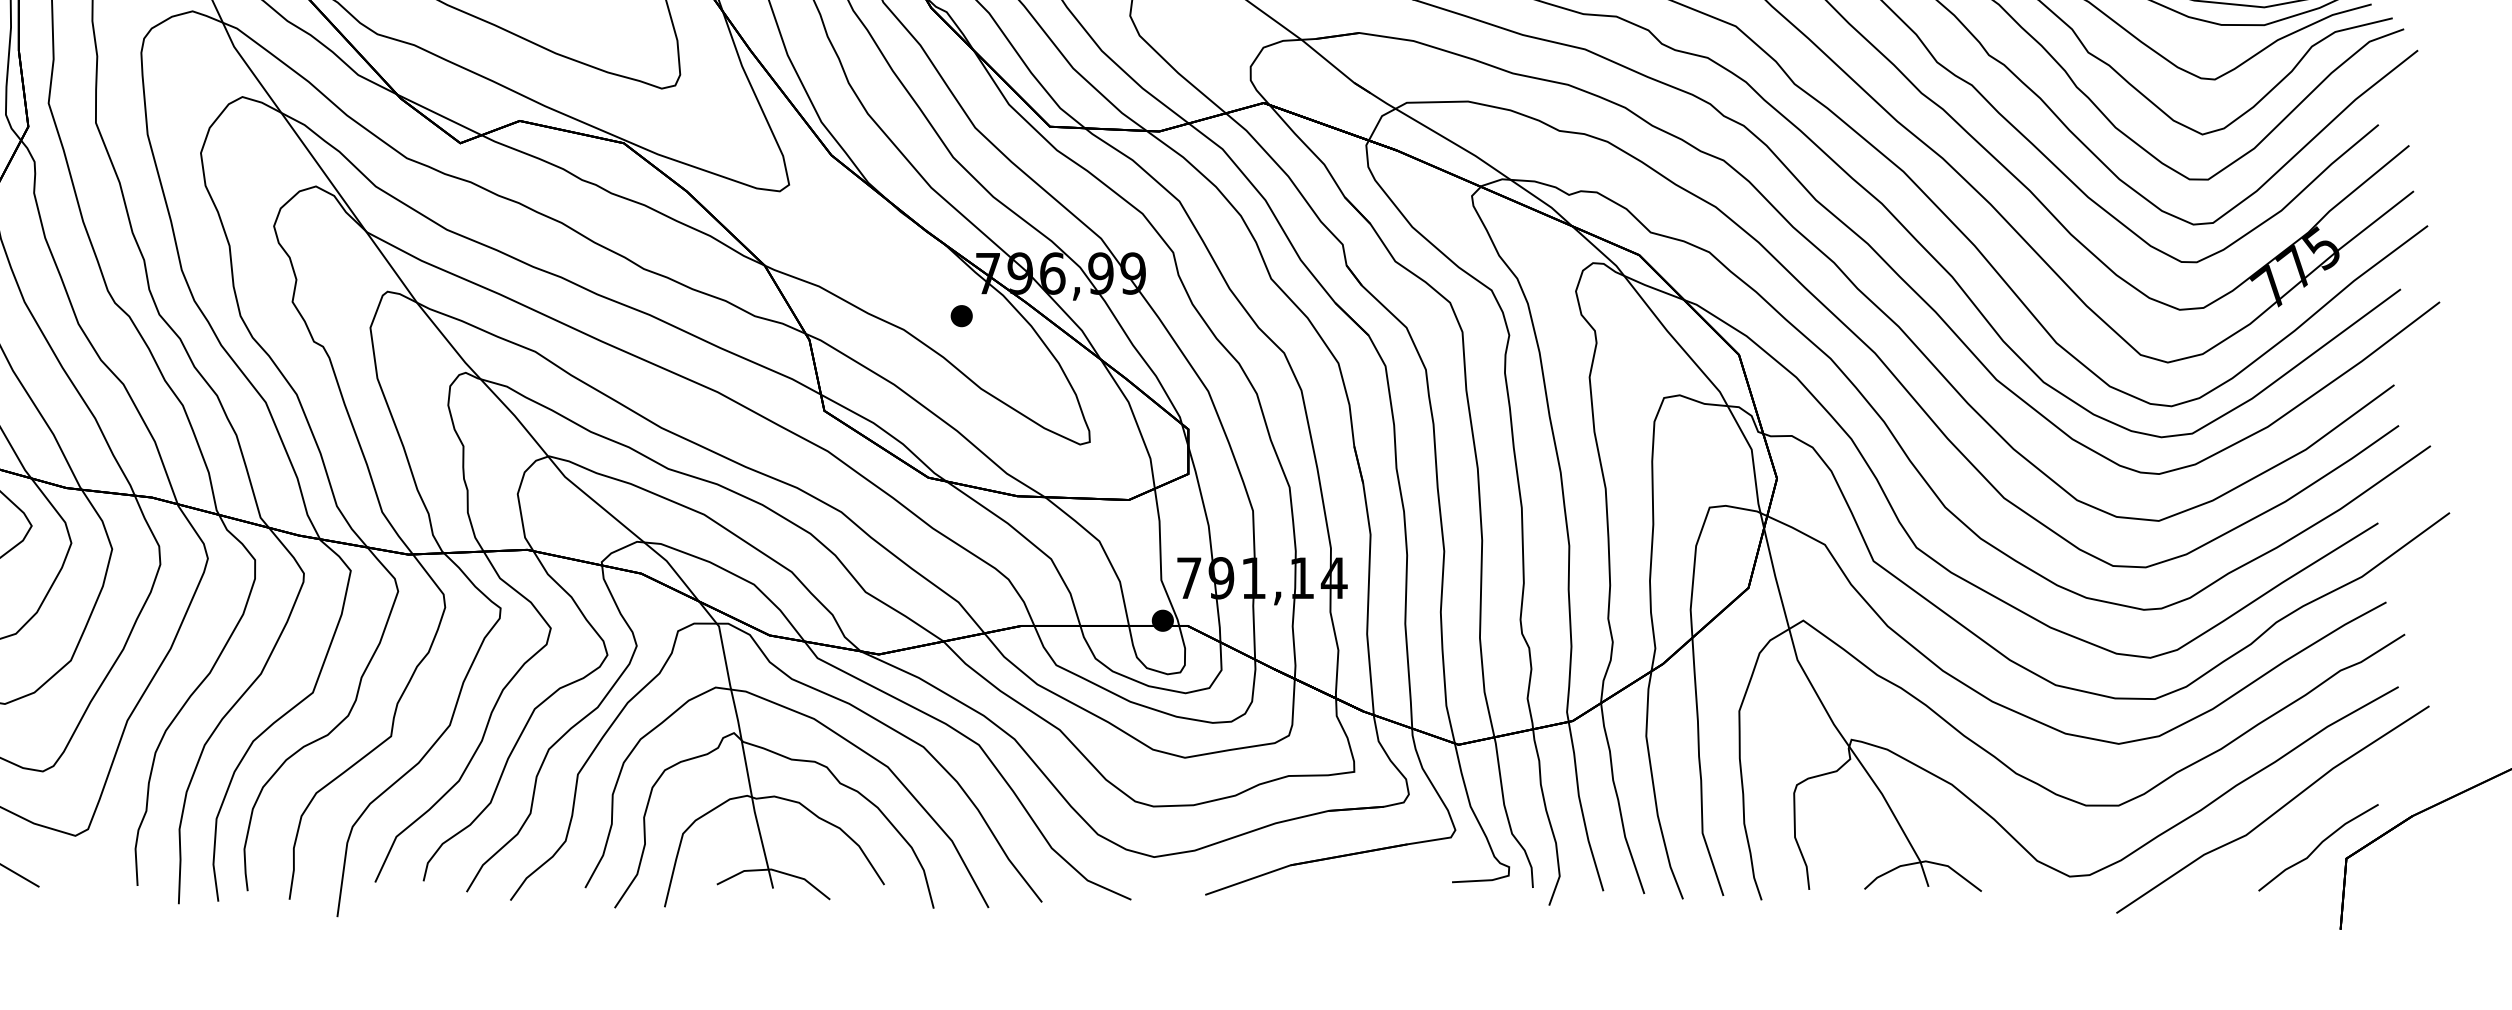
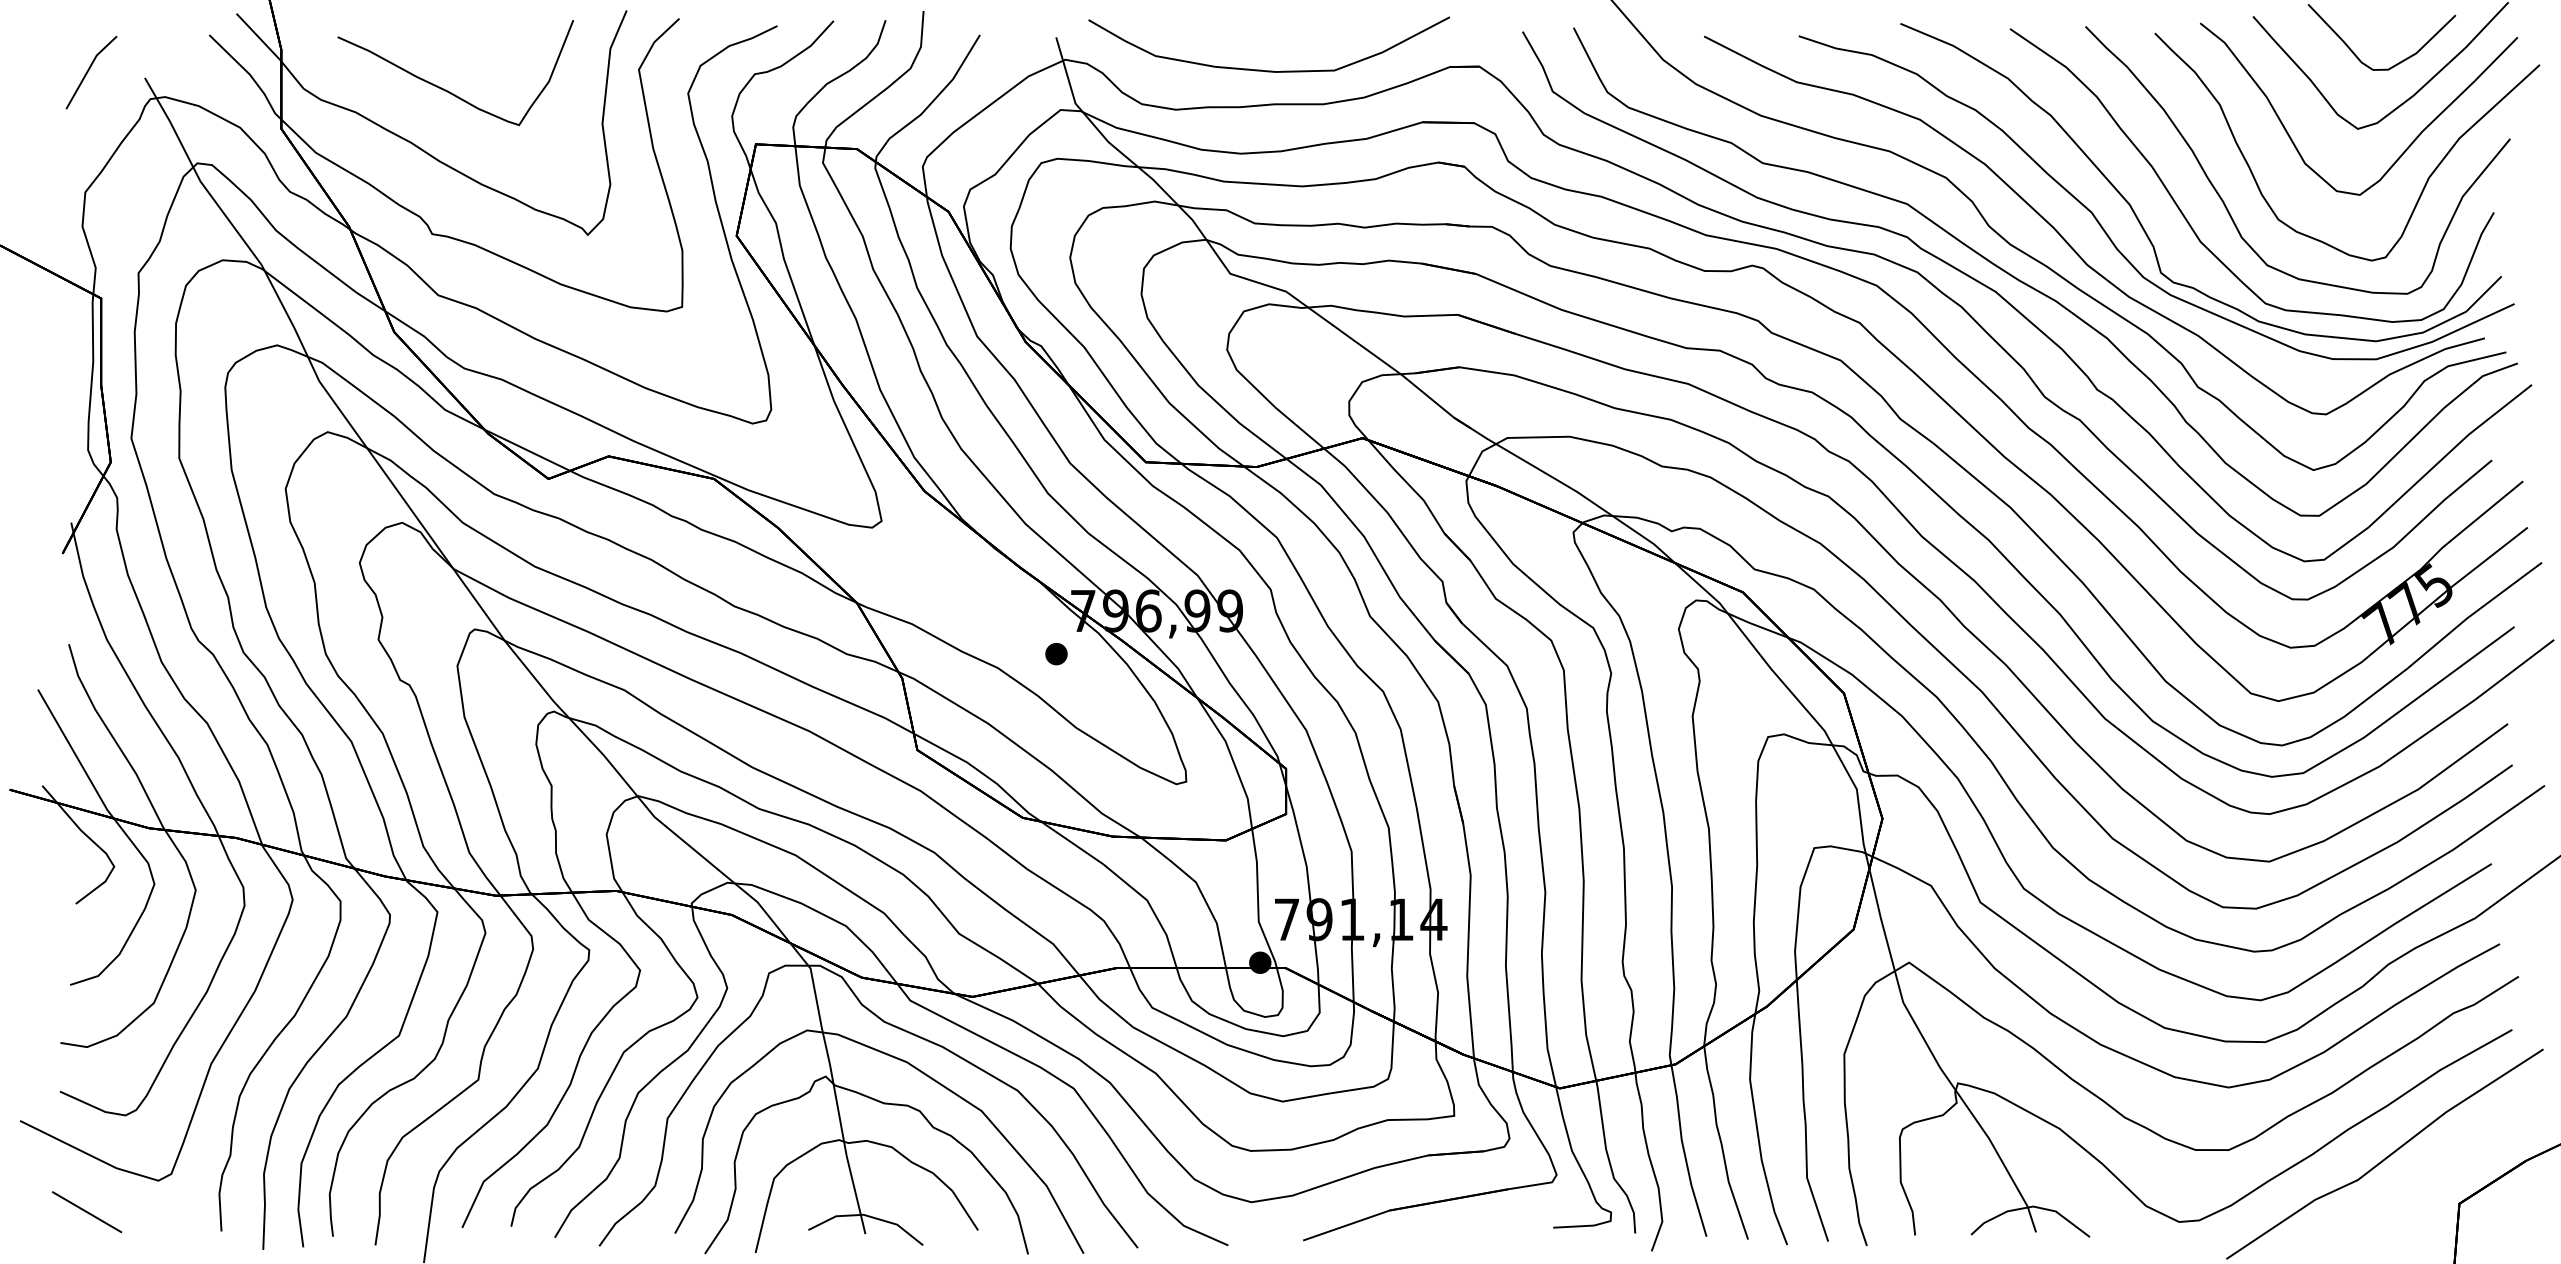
part: (2318, 847) -> (2431, 1192), removed

